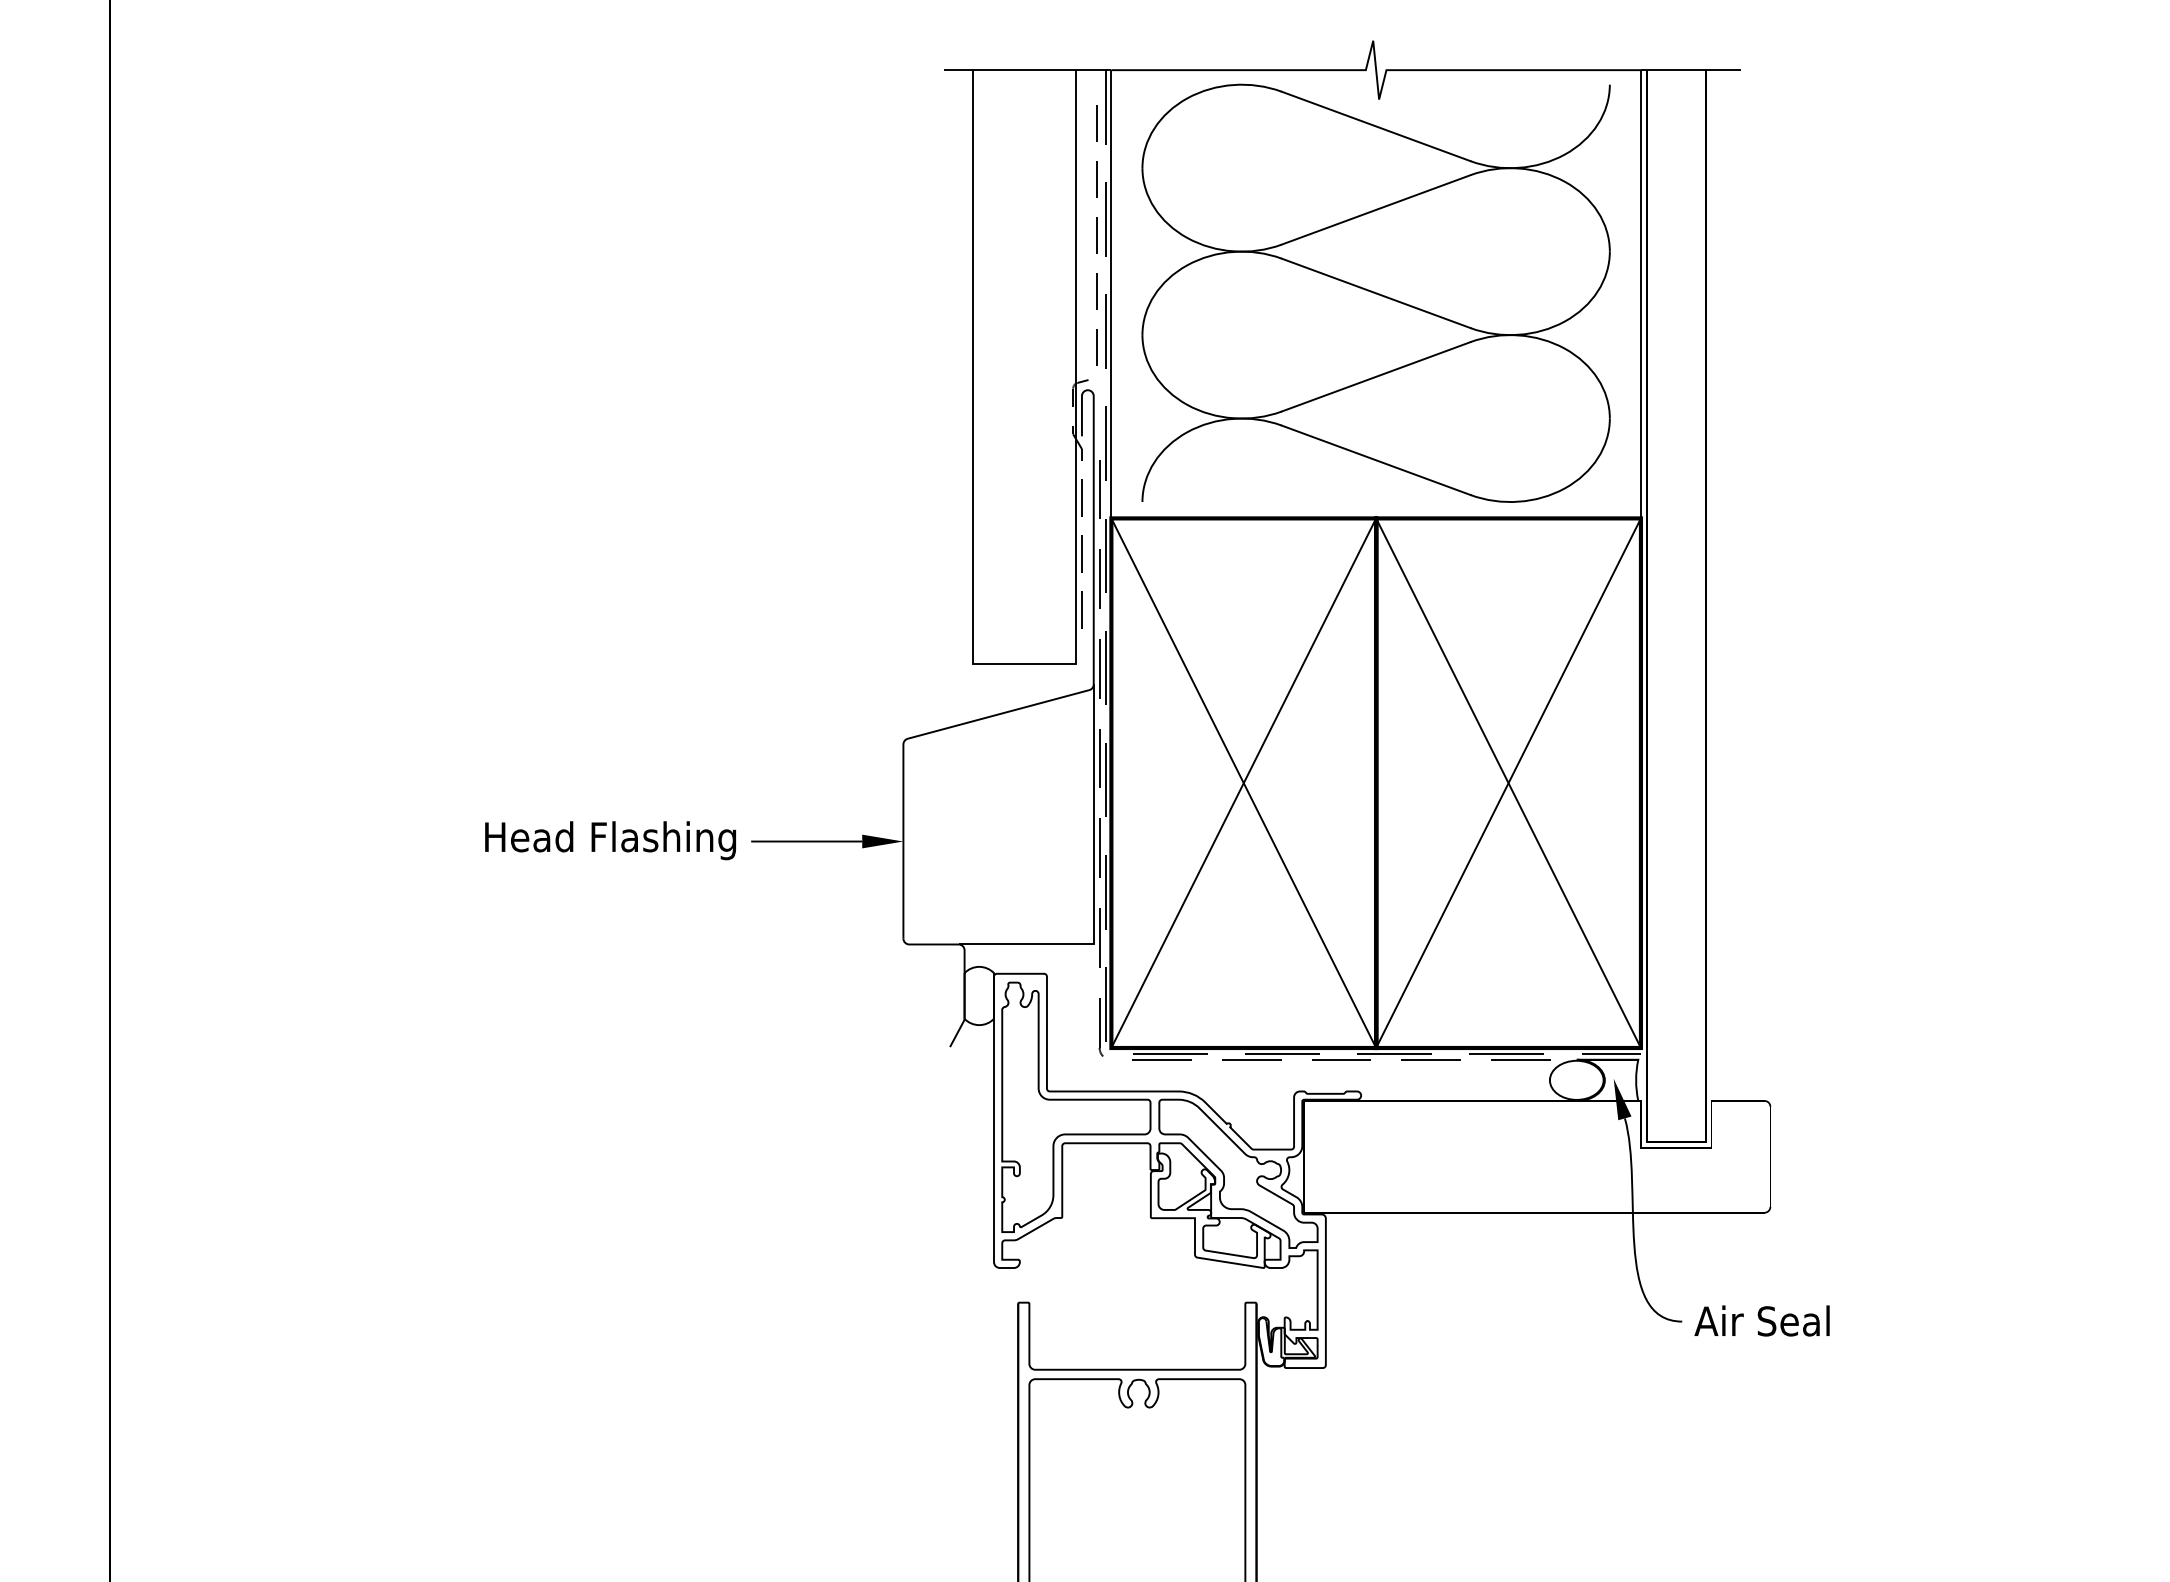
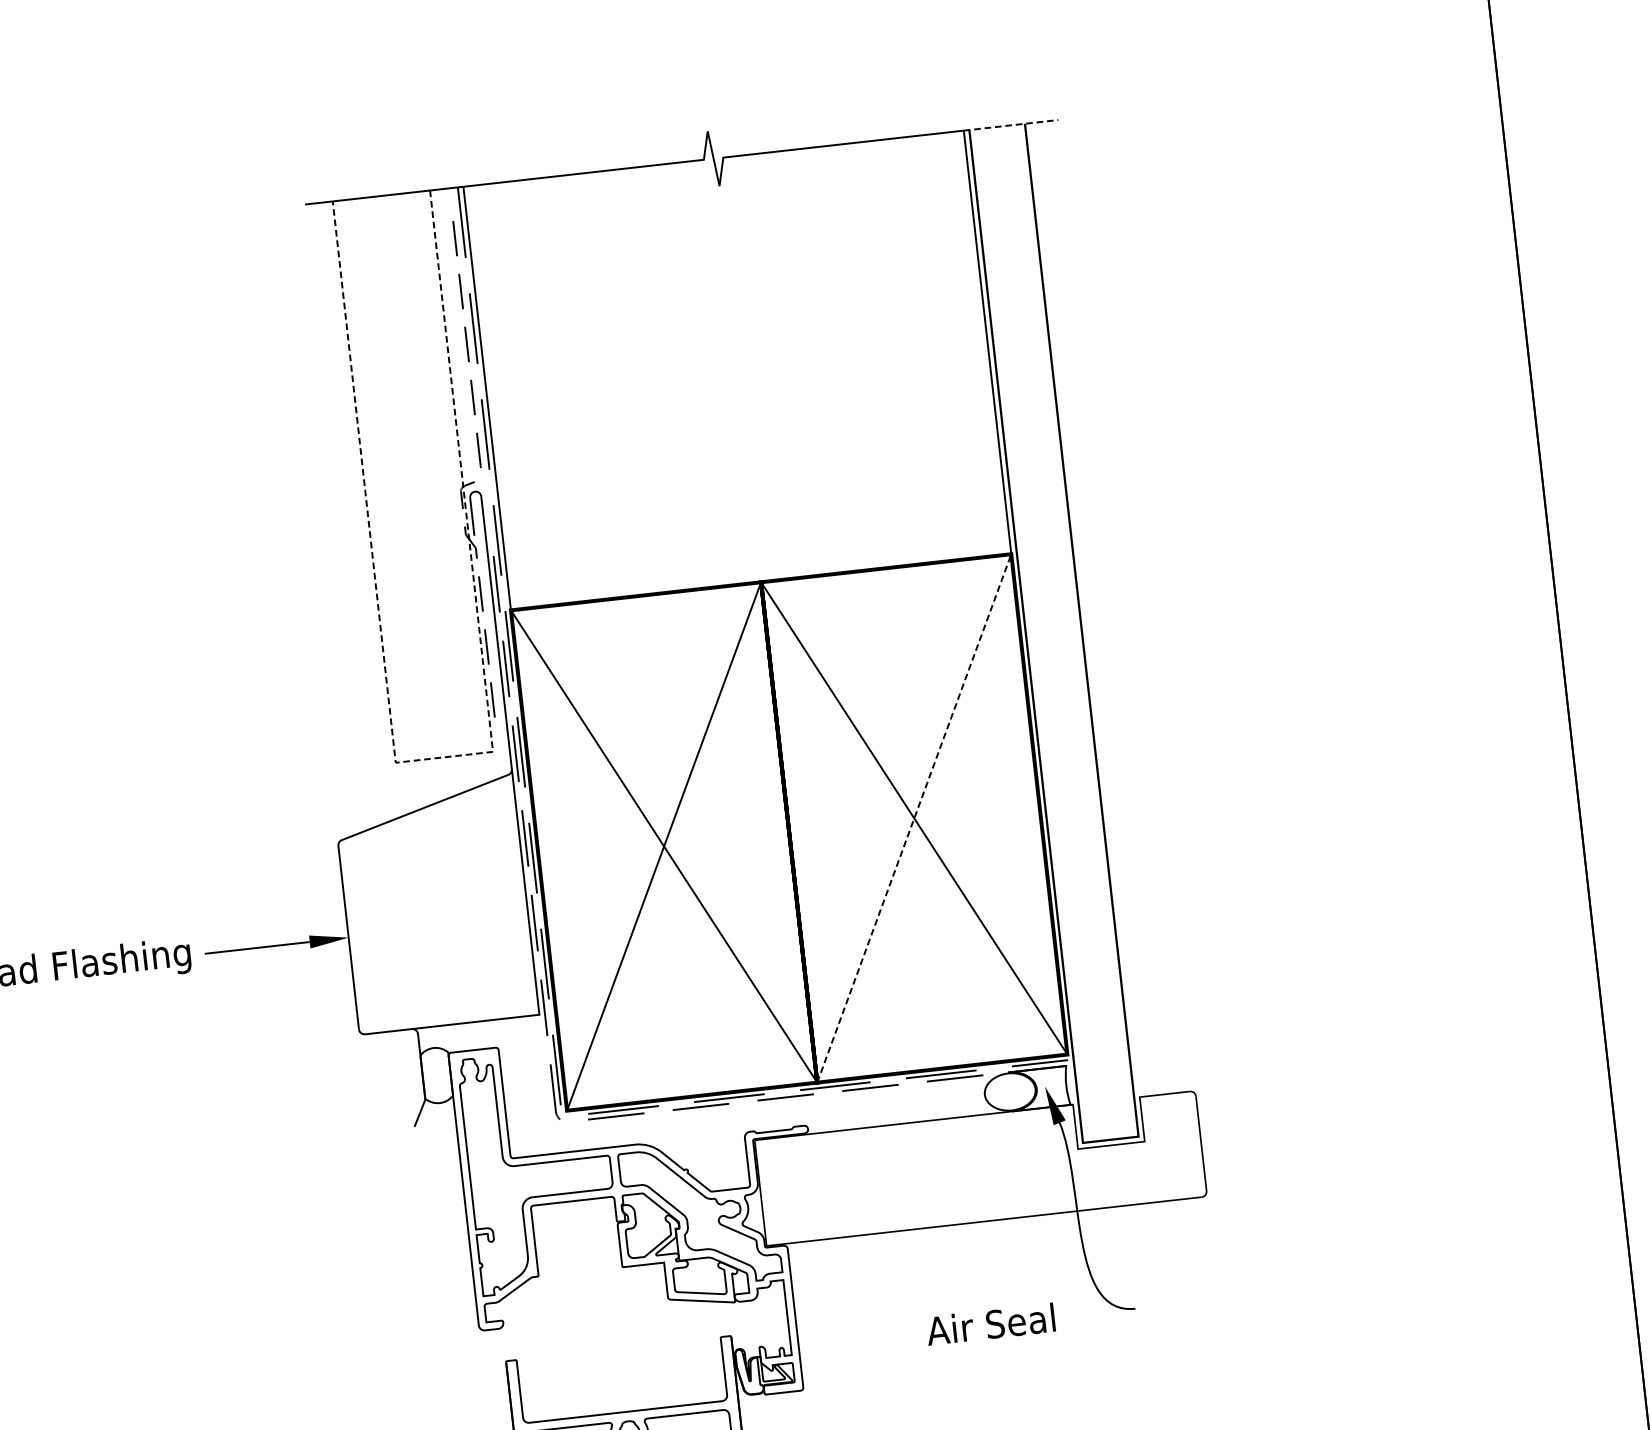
line: (1691, 70) -> (1011, 125), solid -> dashed
part: (1375, 292) -> (736, 368), removed
line: (1024, 664) -> (444, 757), solid -> dashed
line: (1508, 782) -> (914, 817), solid -> dashed
text: (1761, 1320) -> (990, 1323), moved

